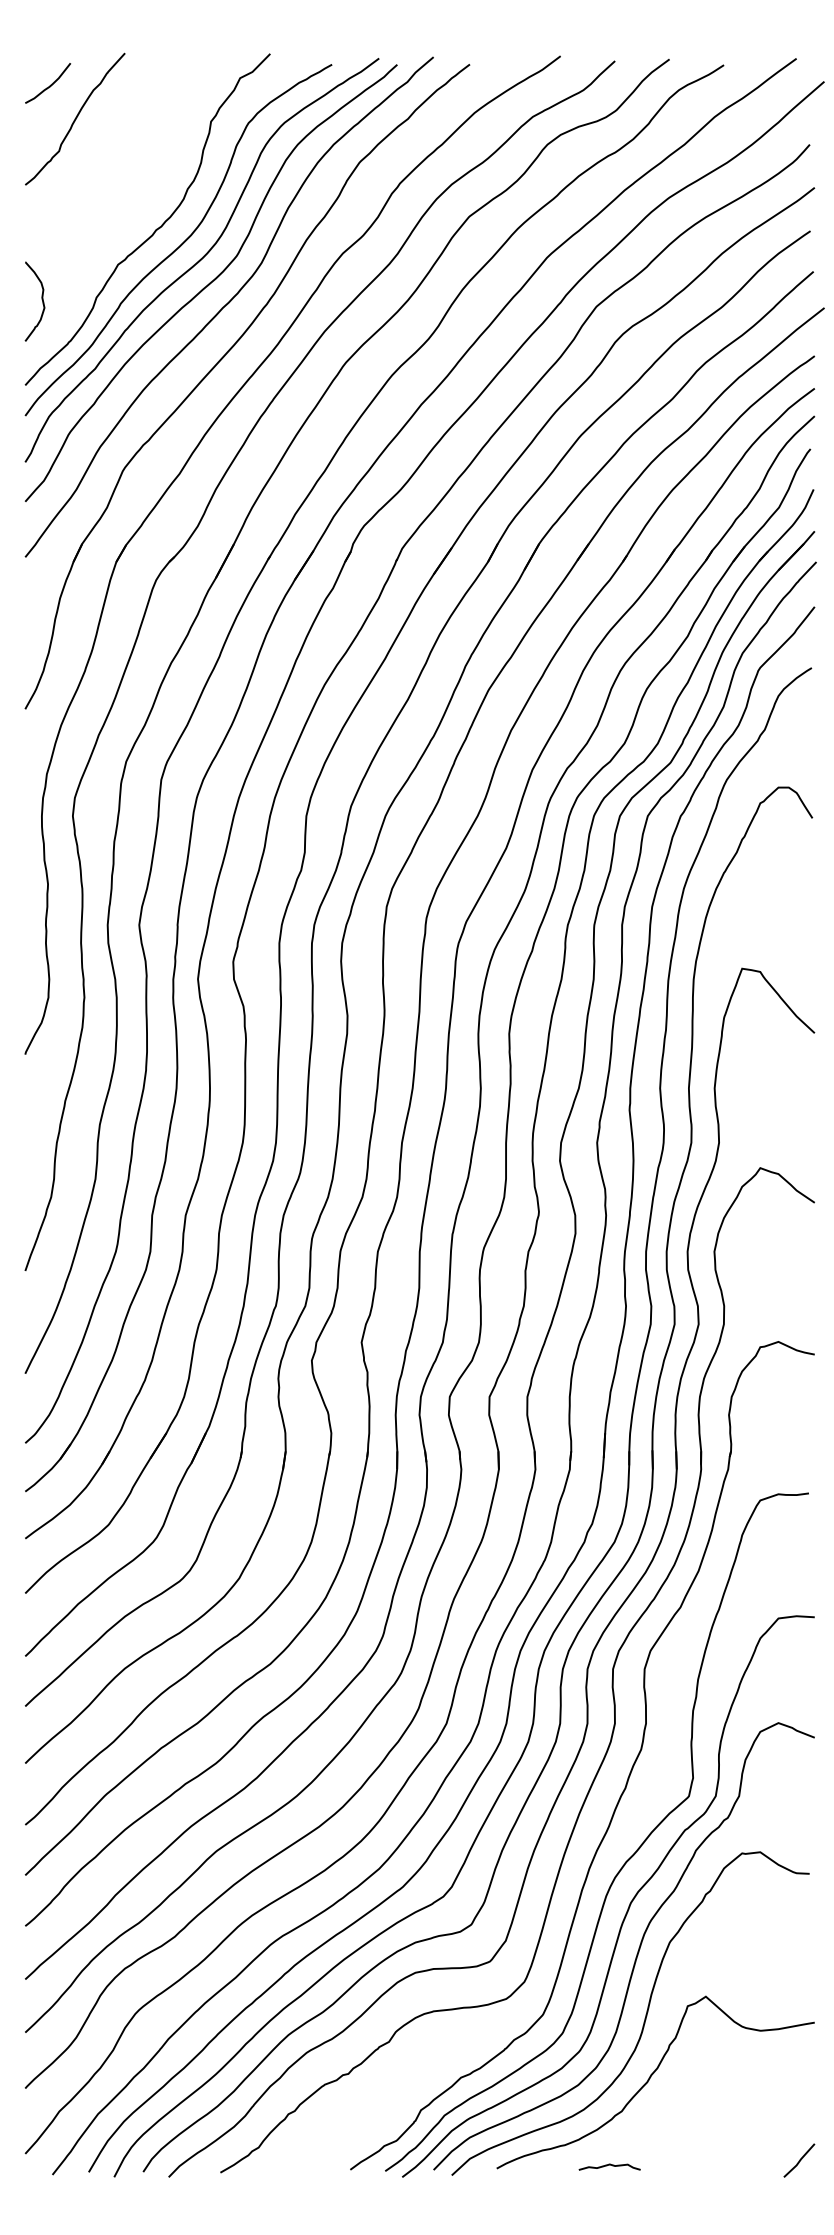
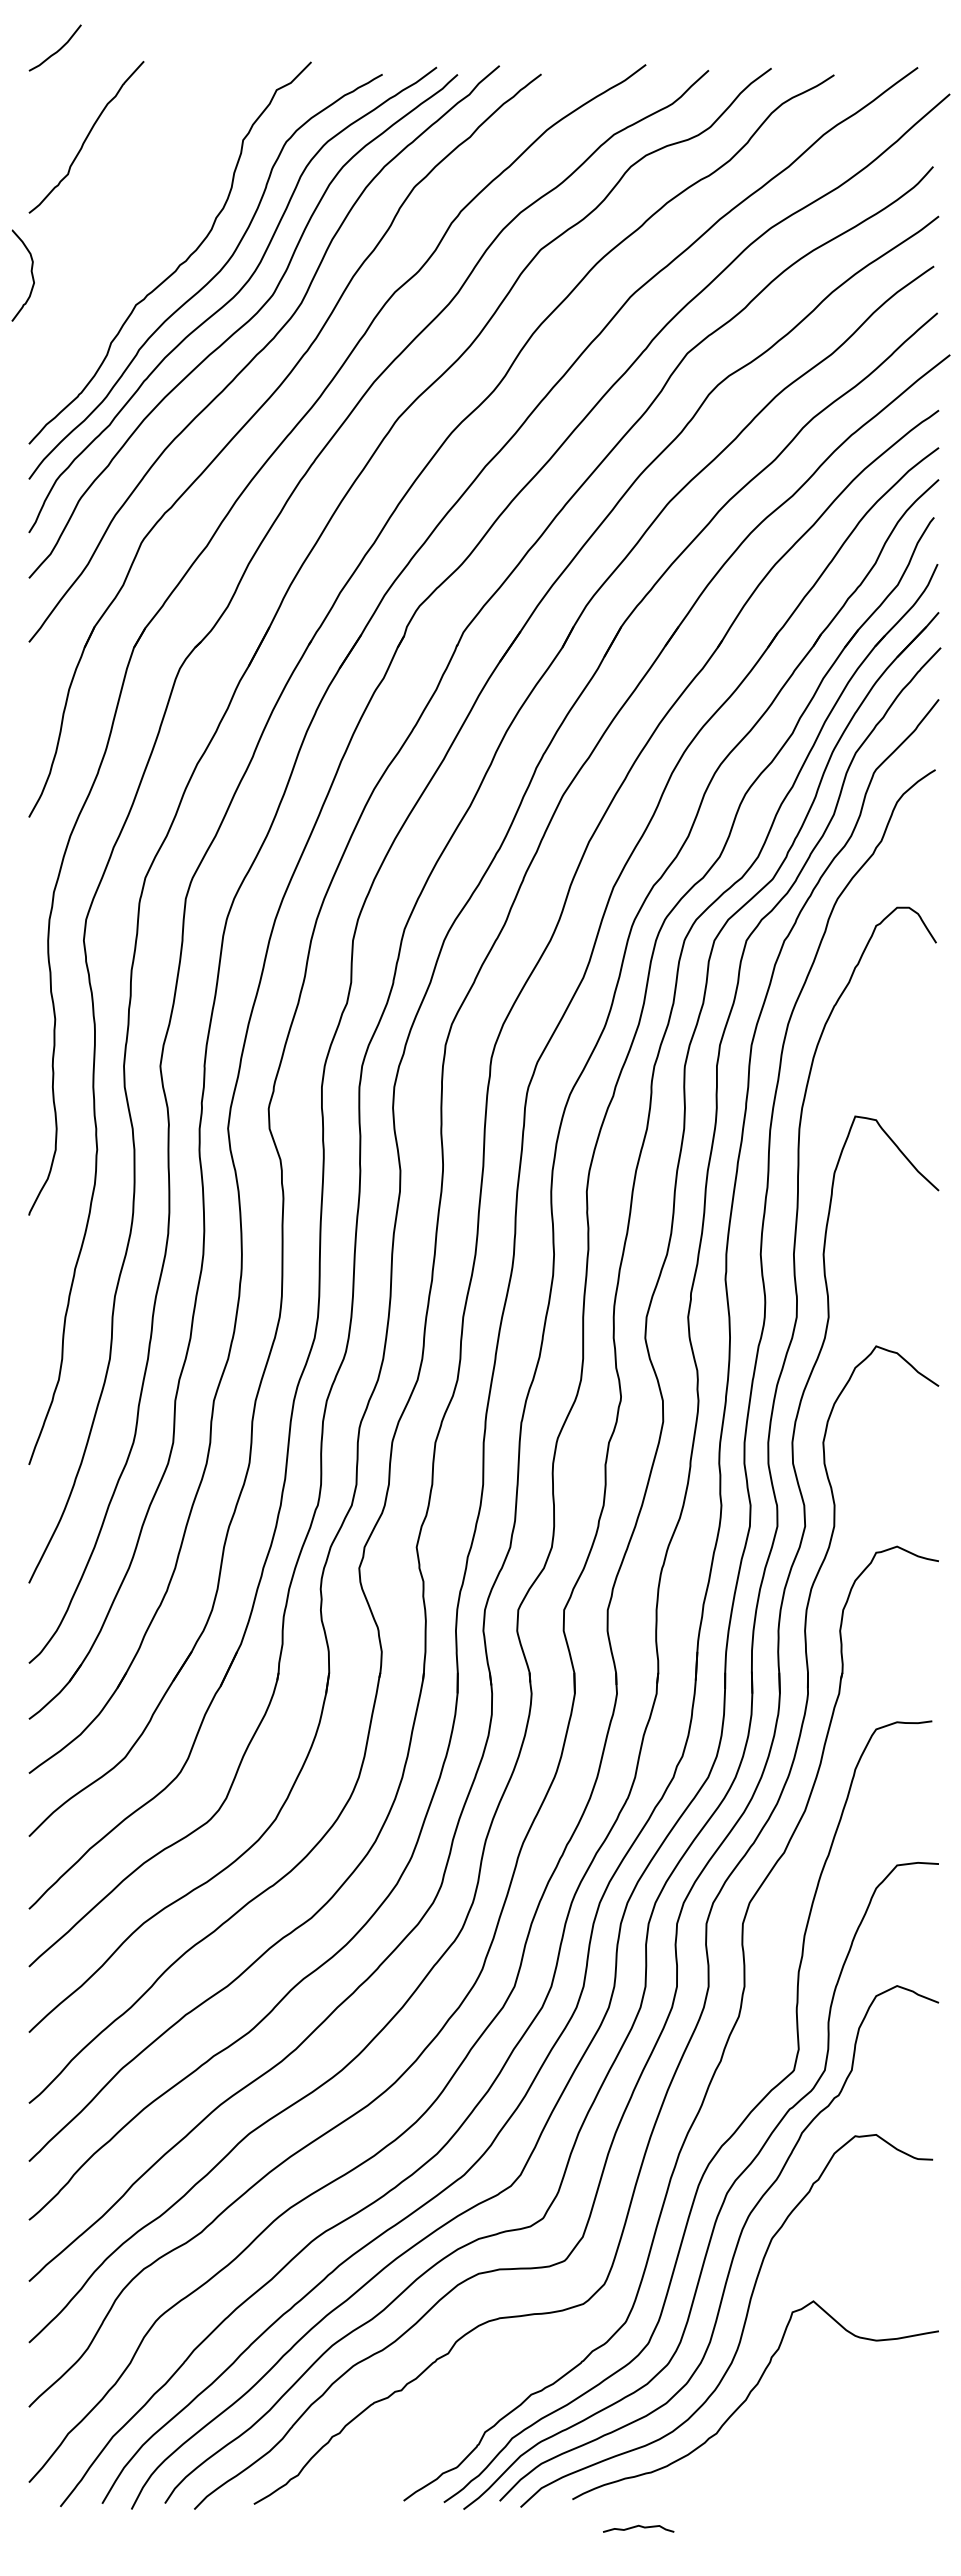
curve: (50, 85) -> (57, 50), moved
curve: (41, 298) -> (30, 271), moved
line: (799, 2159) -> (921, 2489), removed
curve: (609, 2165) -> (638, 2526), moved

